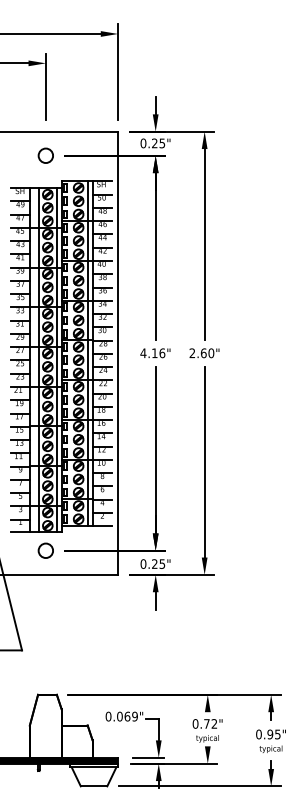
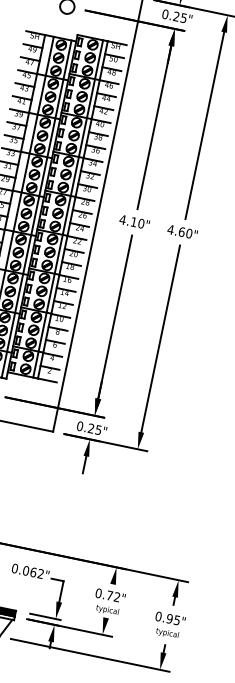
text: (162, 352) -> (141, 222), 4.16" -> 4.10"
text: (192, 353) -> (170, 230), 2.60" -> 4.60"
text: (134, 716) -> (40, 573), 0.069" -> 0.062"

